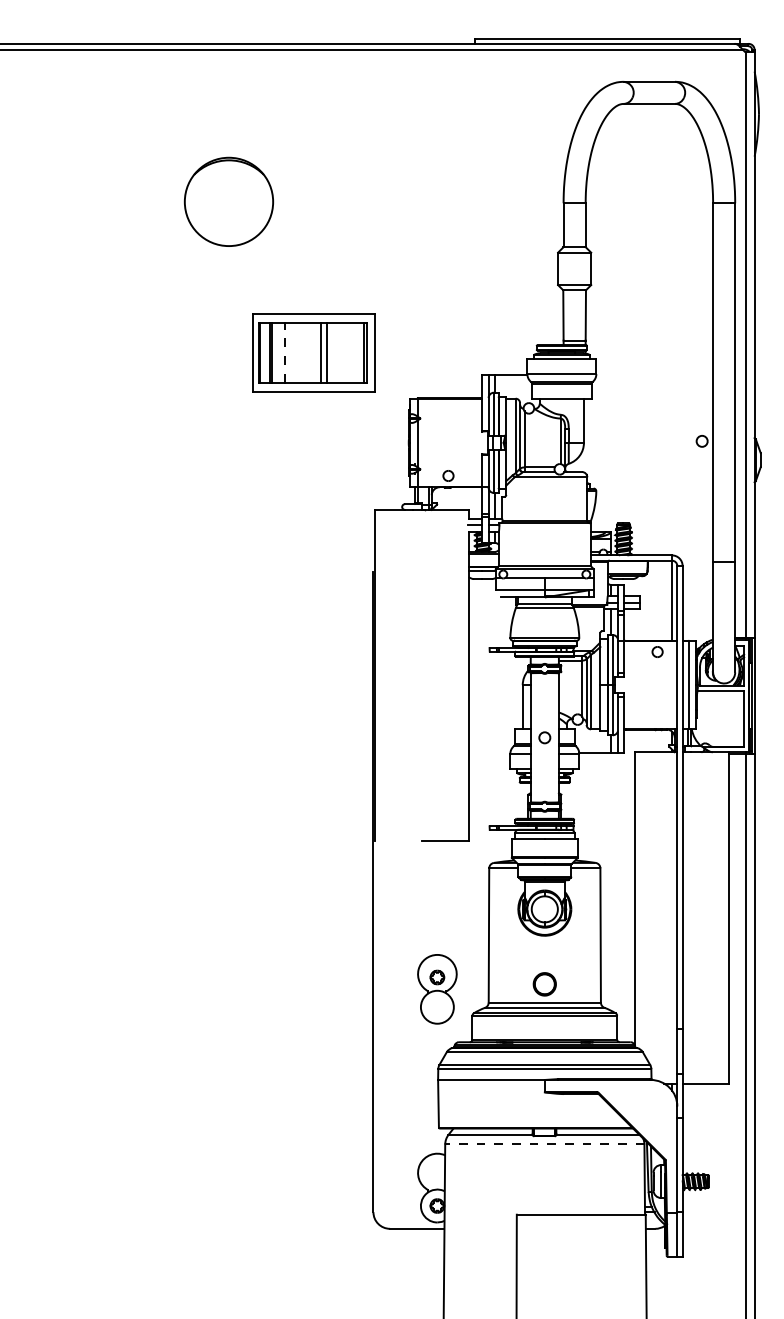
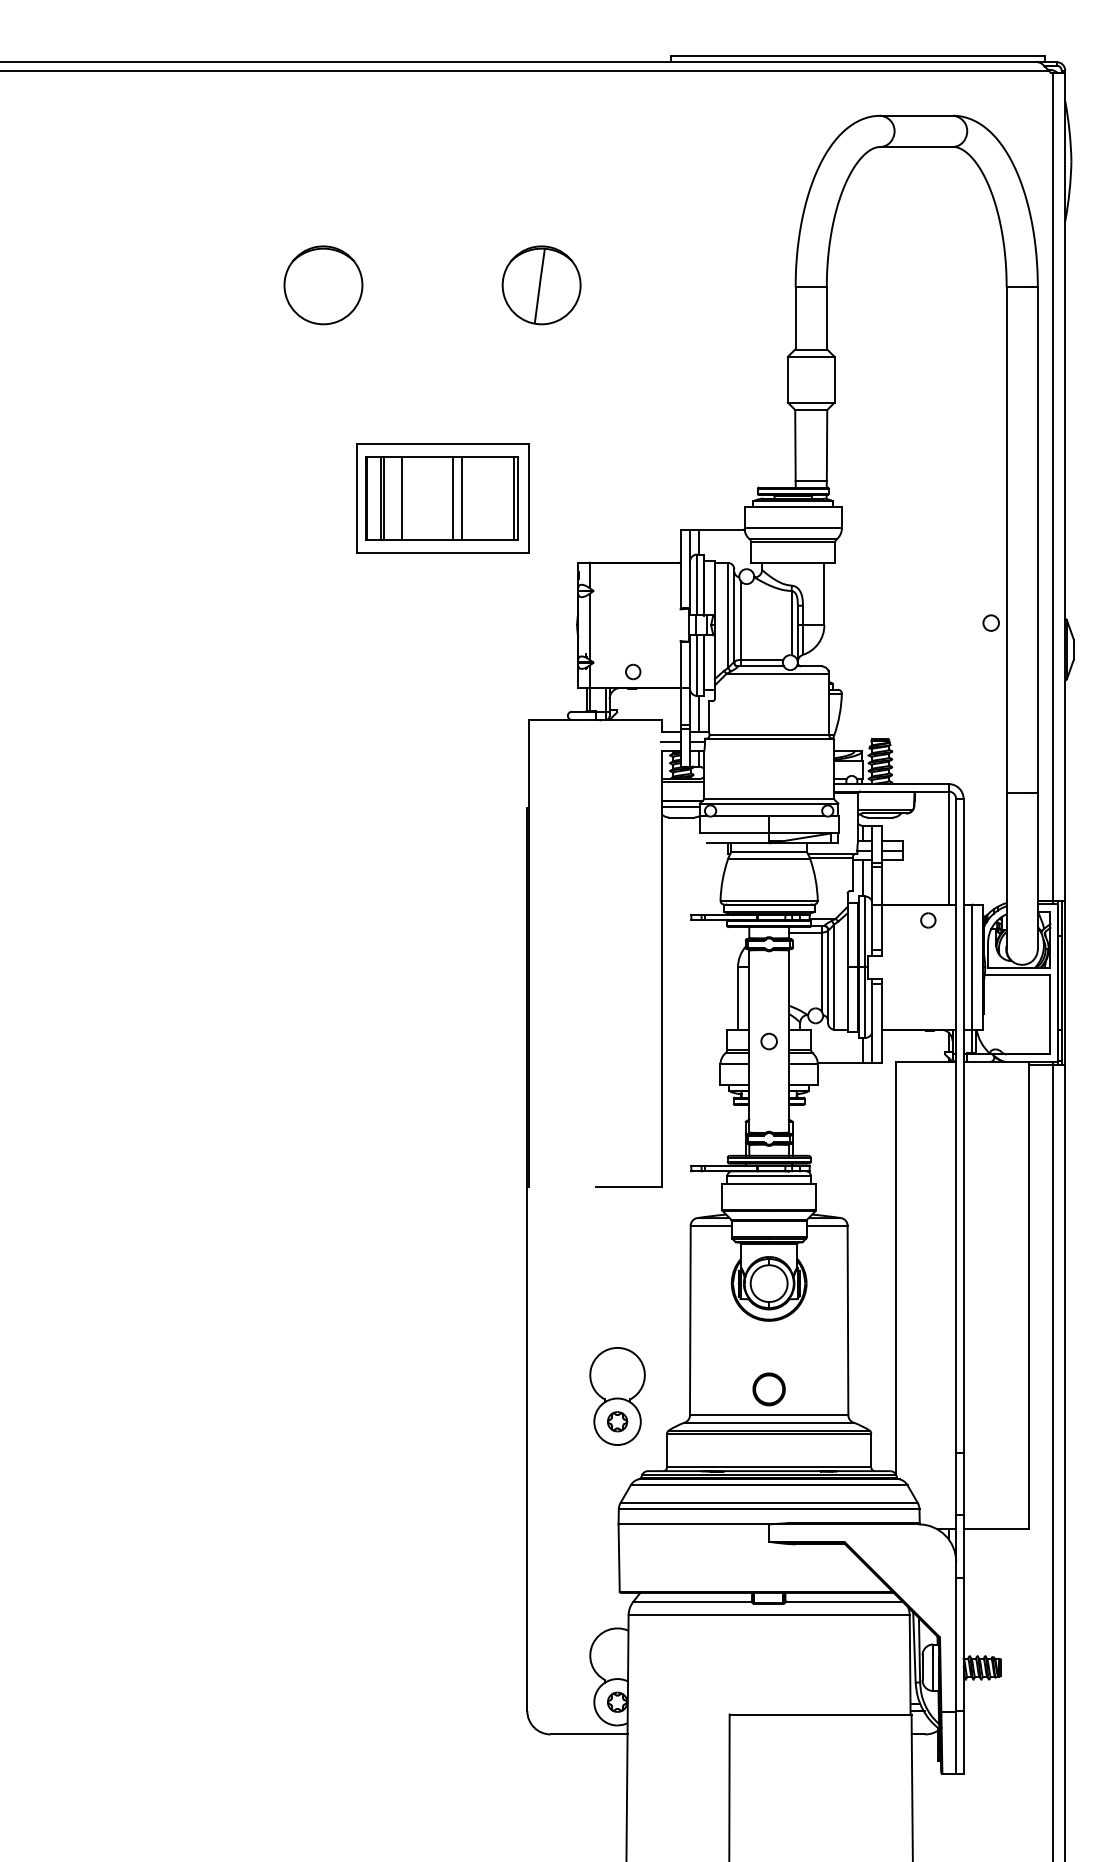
part: (229, 202) -> (323, 285), size x0.62
part: (383, 202) -> (541, 285), added
line: (284, 353) -> (401, 498), dashed -> solid
part: (437, 977) -> (617, 1421), moved
line: (545, 1144) -> (769, 1615), dashed -> solid

